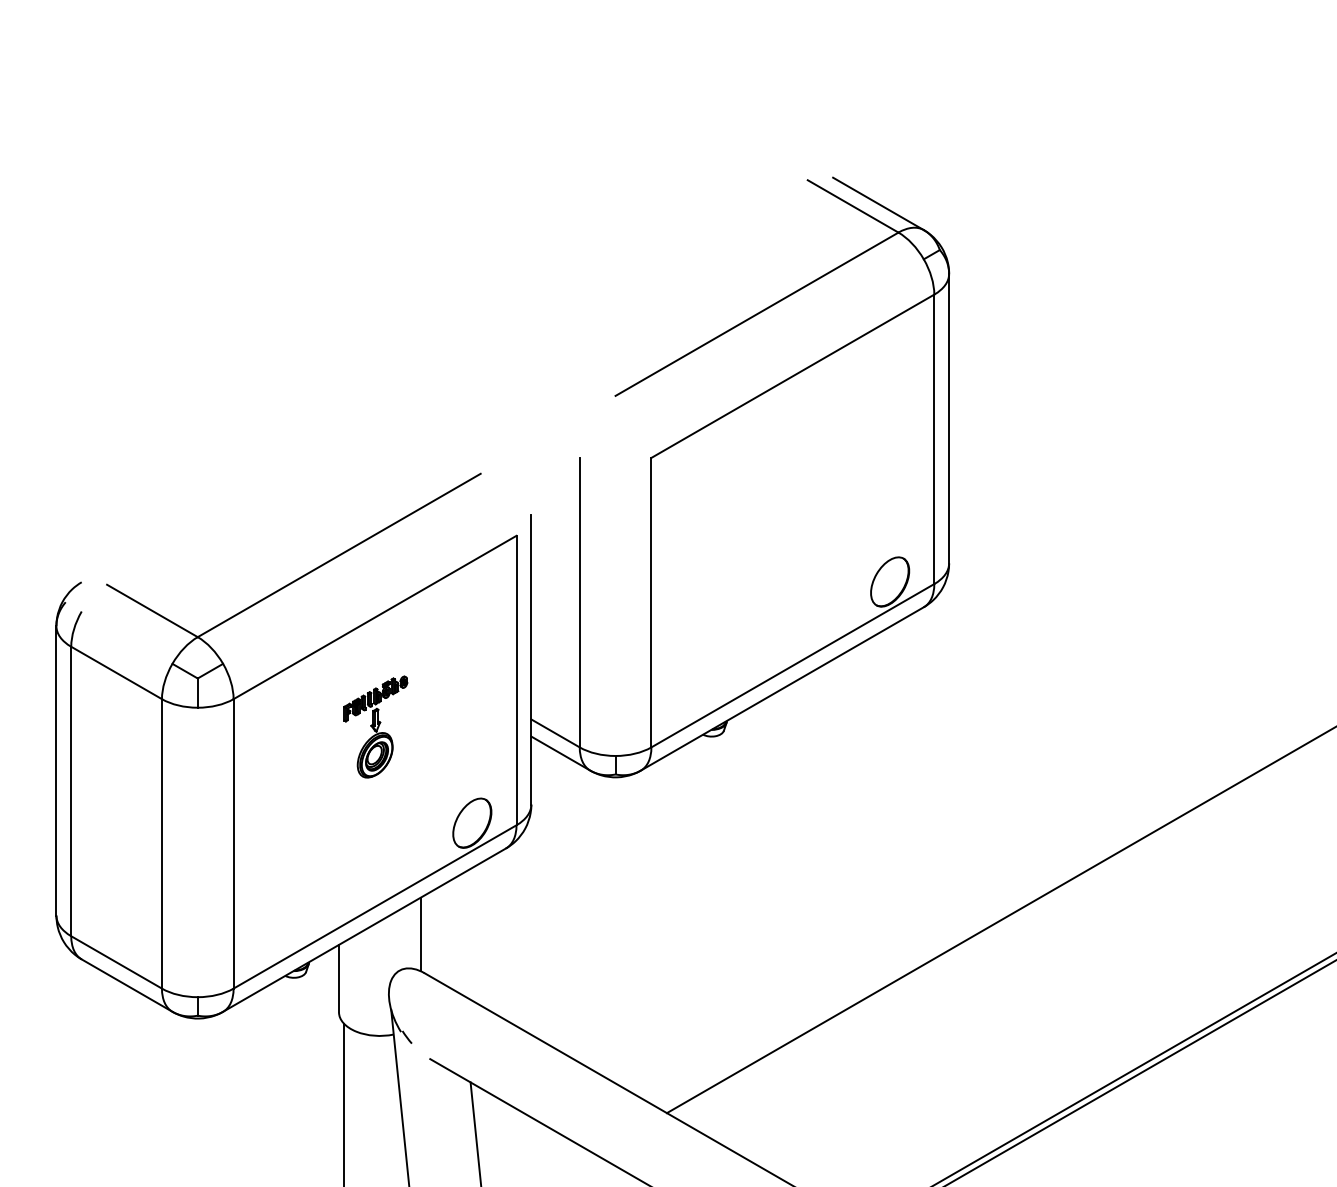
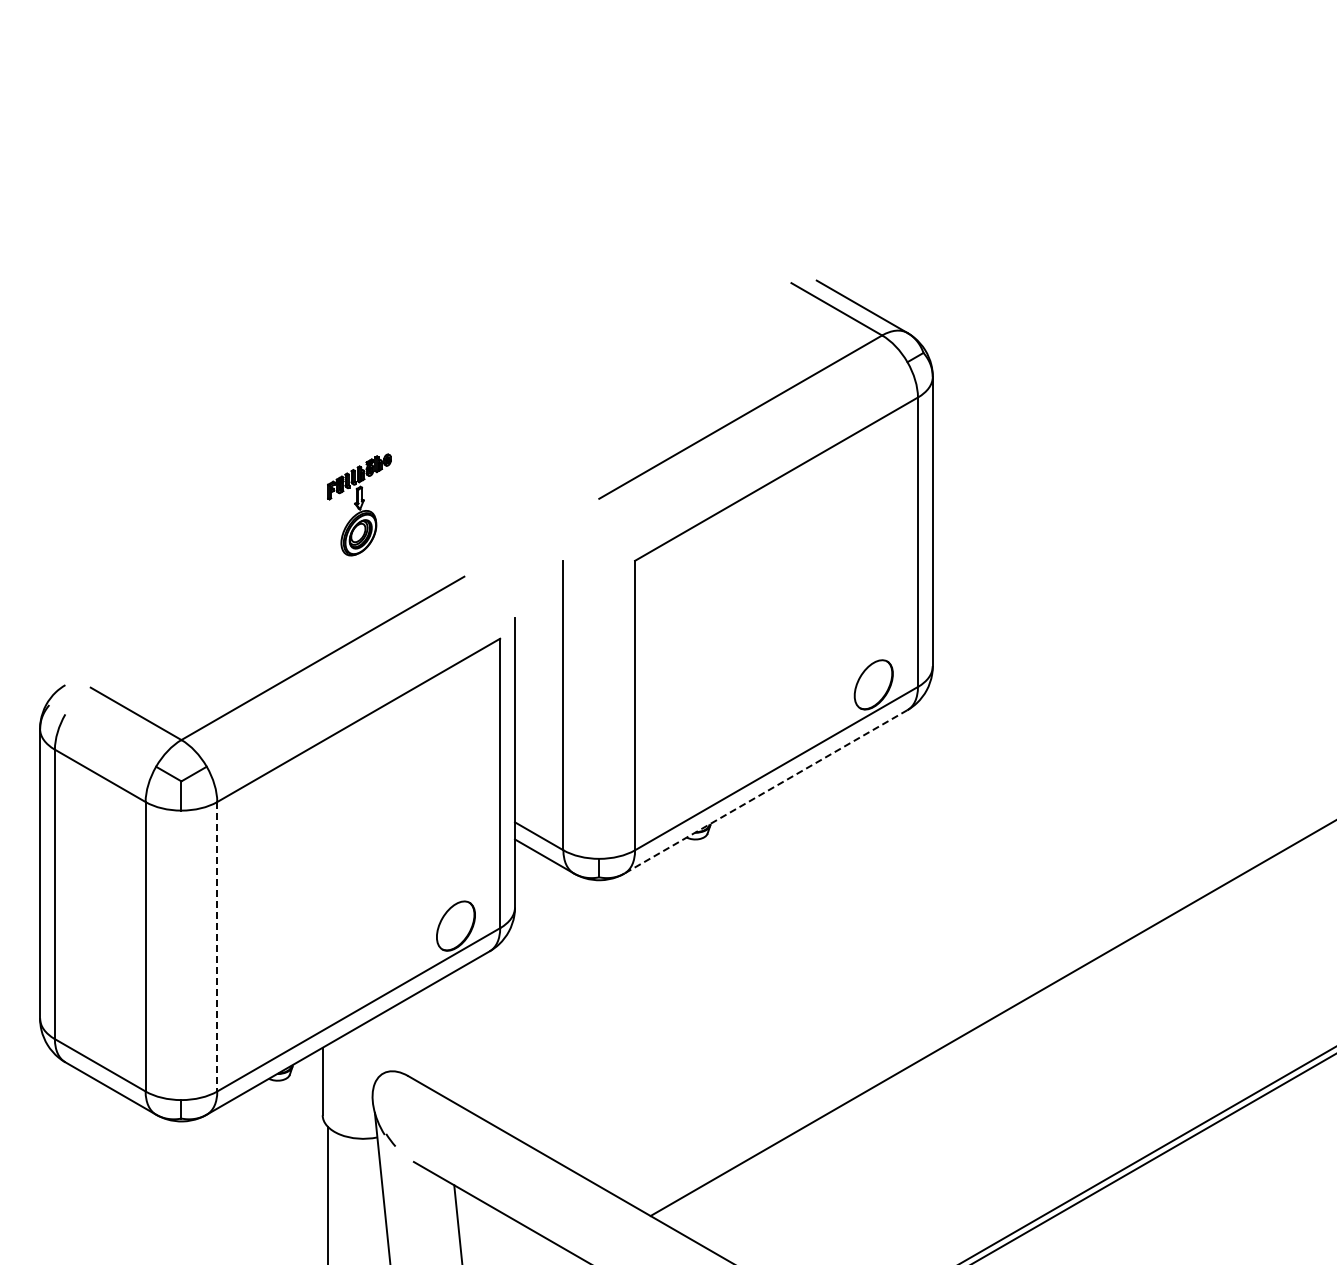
line: (781, 689) -> (765, 792), solid -> dashed
part: (375, 726) -> (359, 504), moved
line: (233, 843) -> (217, 946), solid -> dashed
line: (420, 934) -> (404, 1037), removed

